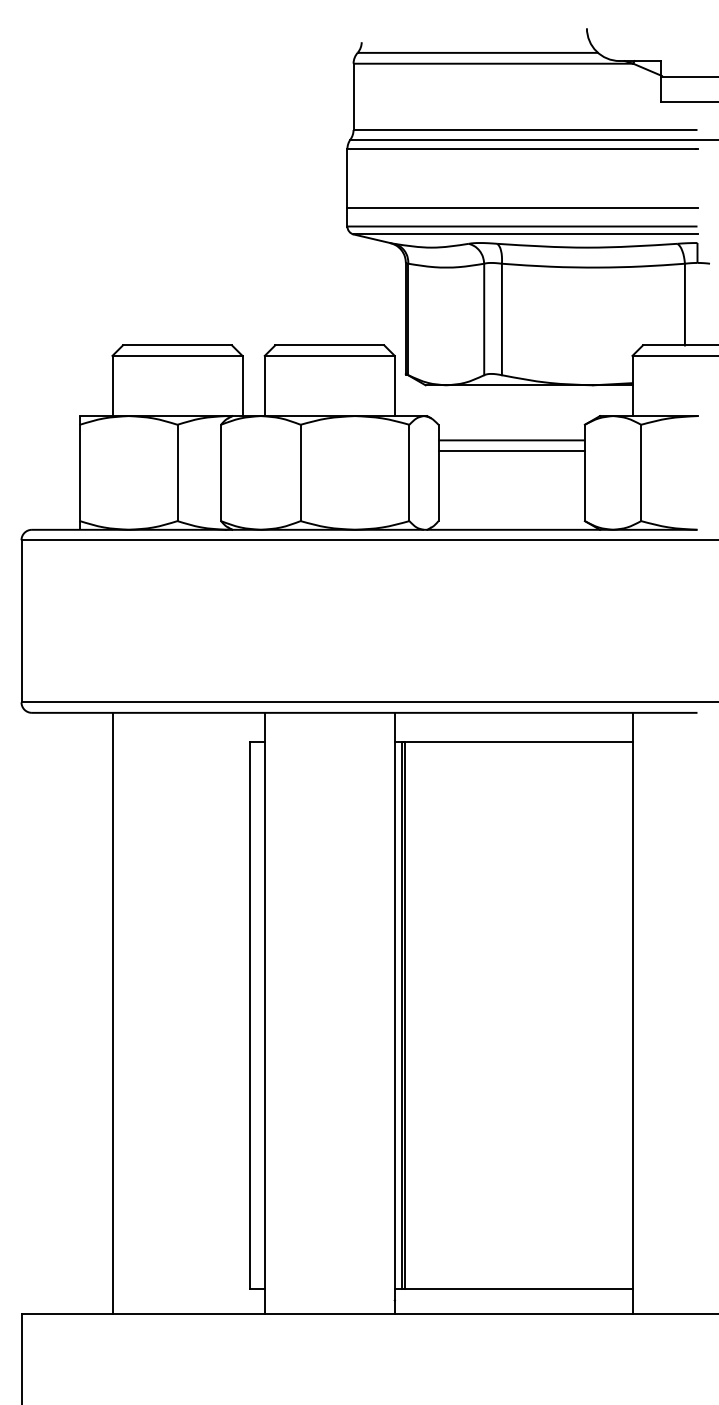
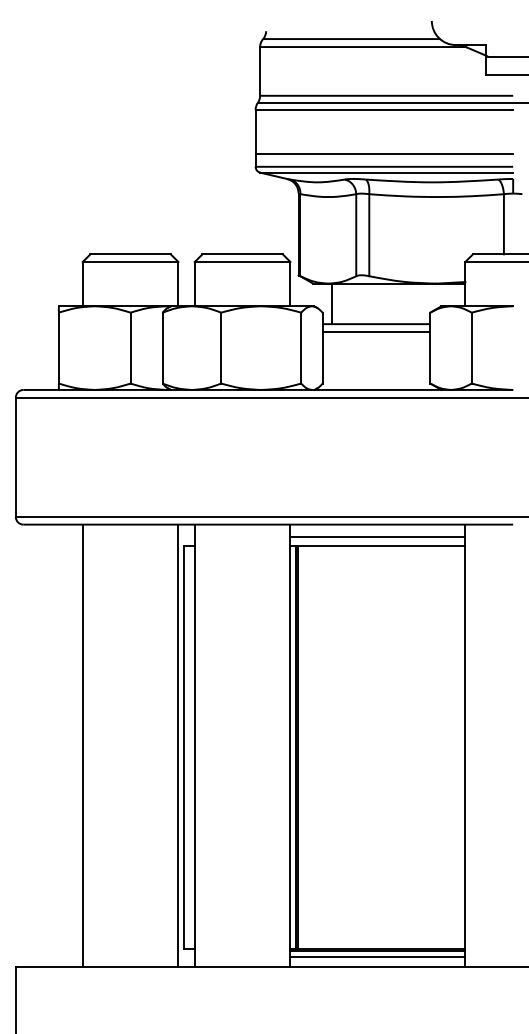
line: (450, 412) -> (331, 303), added
line: (513, 729) -> (377, 536), added
line: (242, 1012) -> (178, 745), added
line: (513, 1292) -> (377, 951), added
line: (513, 1300) -> (377, 956), added

